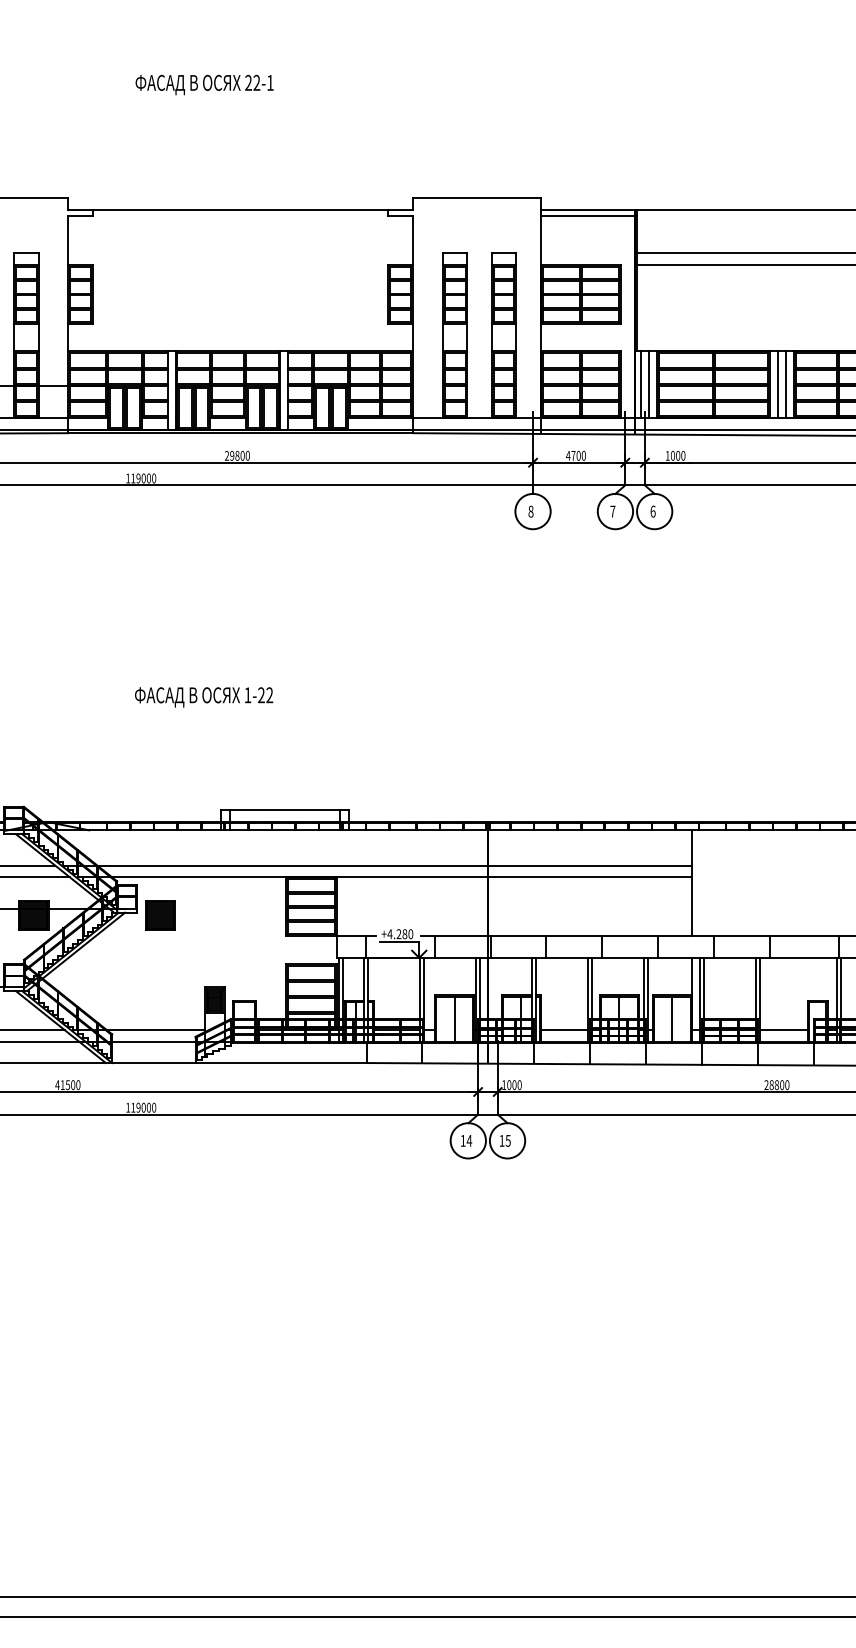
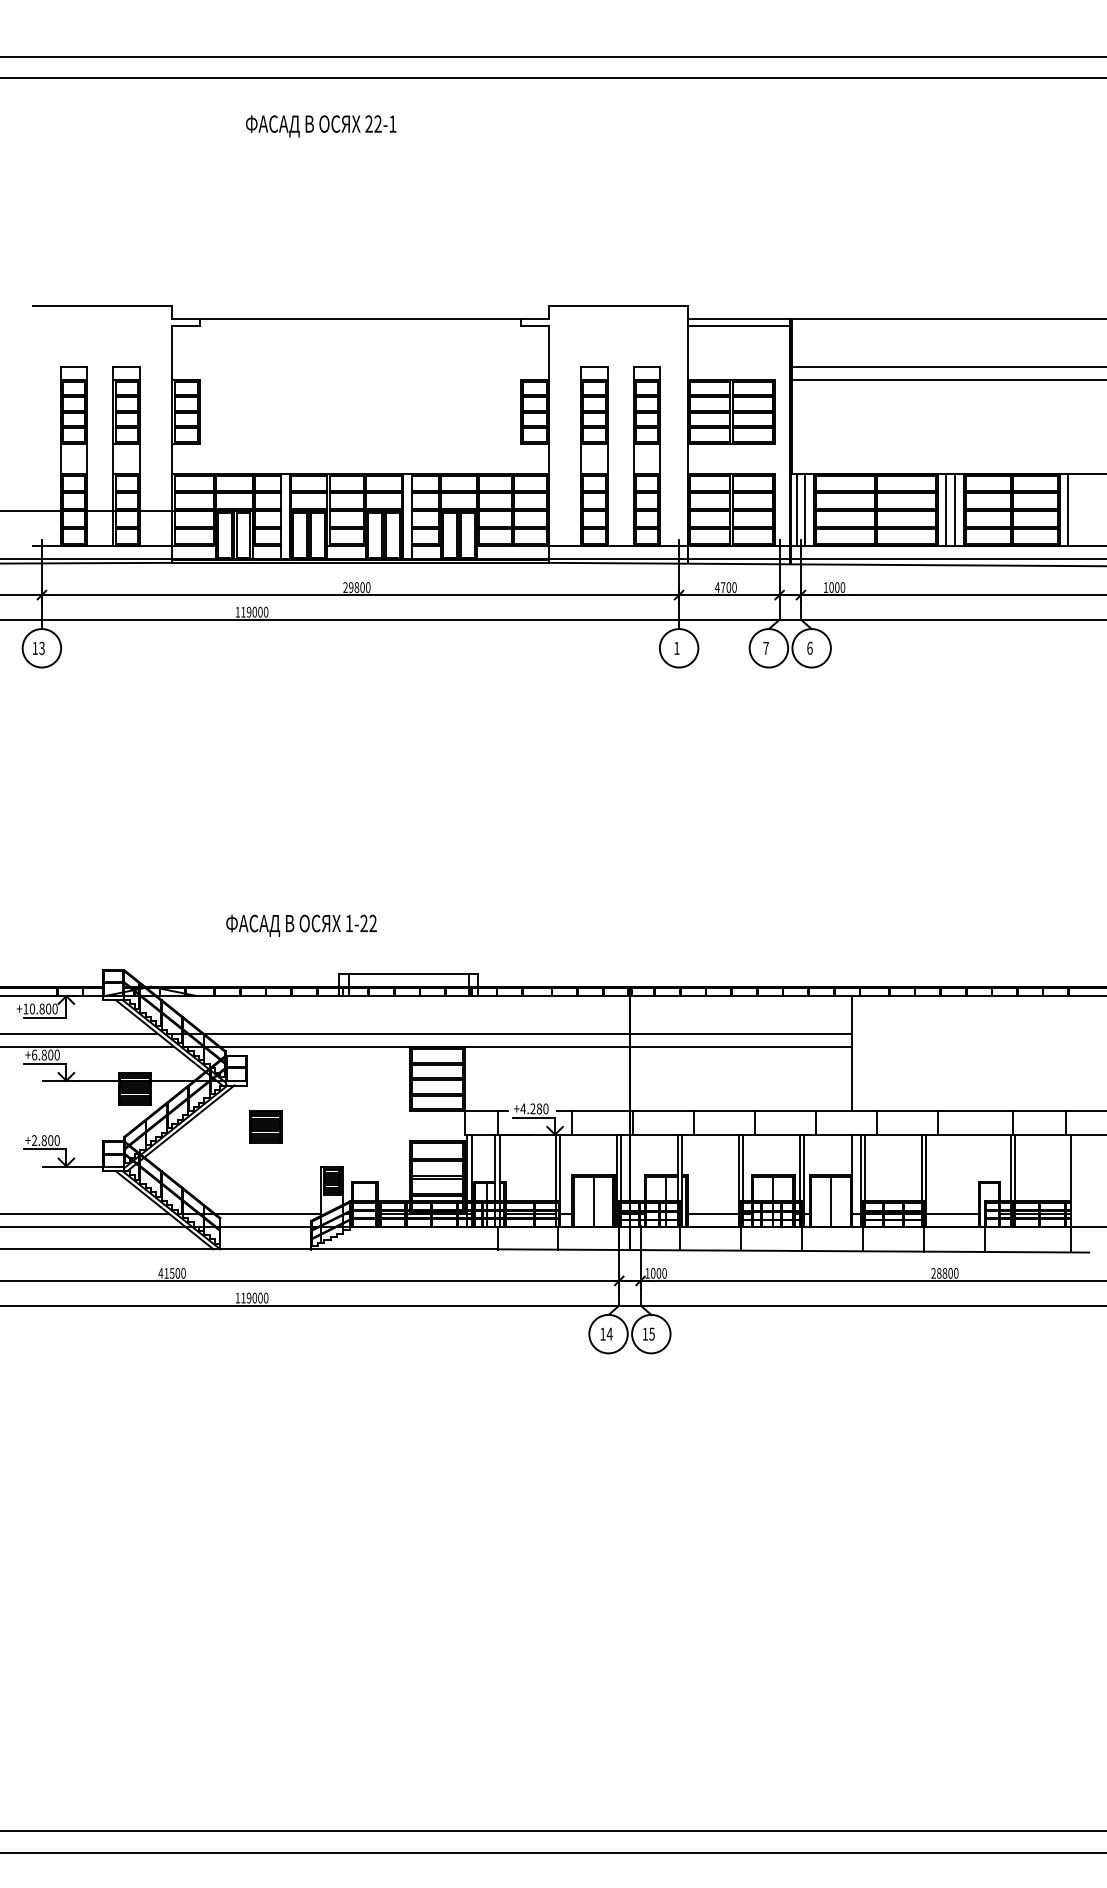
text: (204, 85) -> (321, 126), moved
text: (530, 510) -> (676, 647), 8 -> 1
text: (204, 697) -> (301, 925), moved
part: (159, 915) -> (265, 1126), moved

